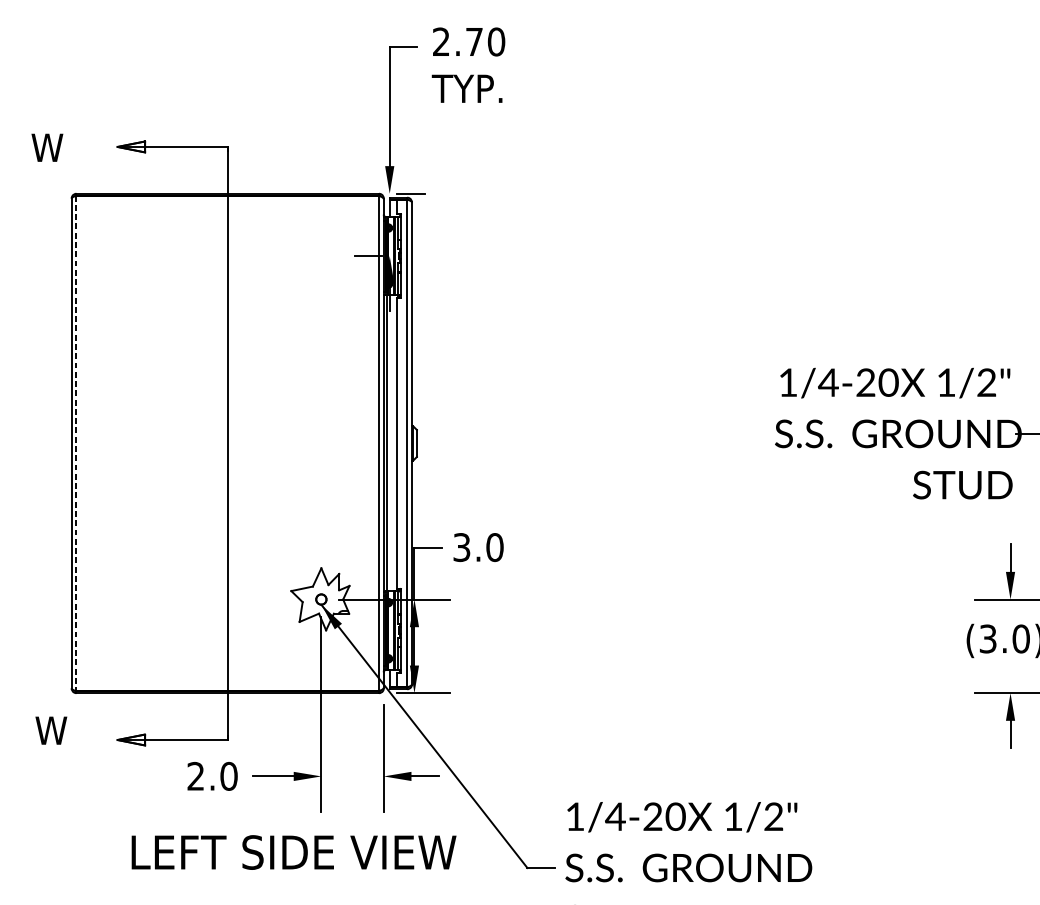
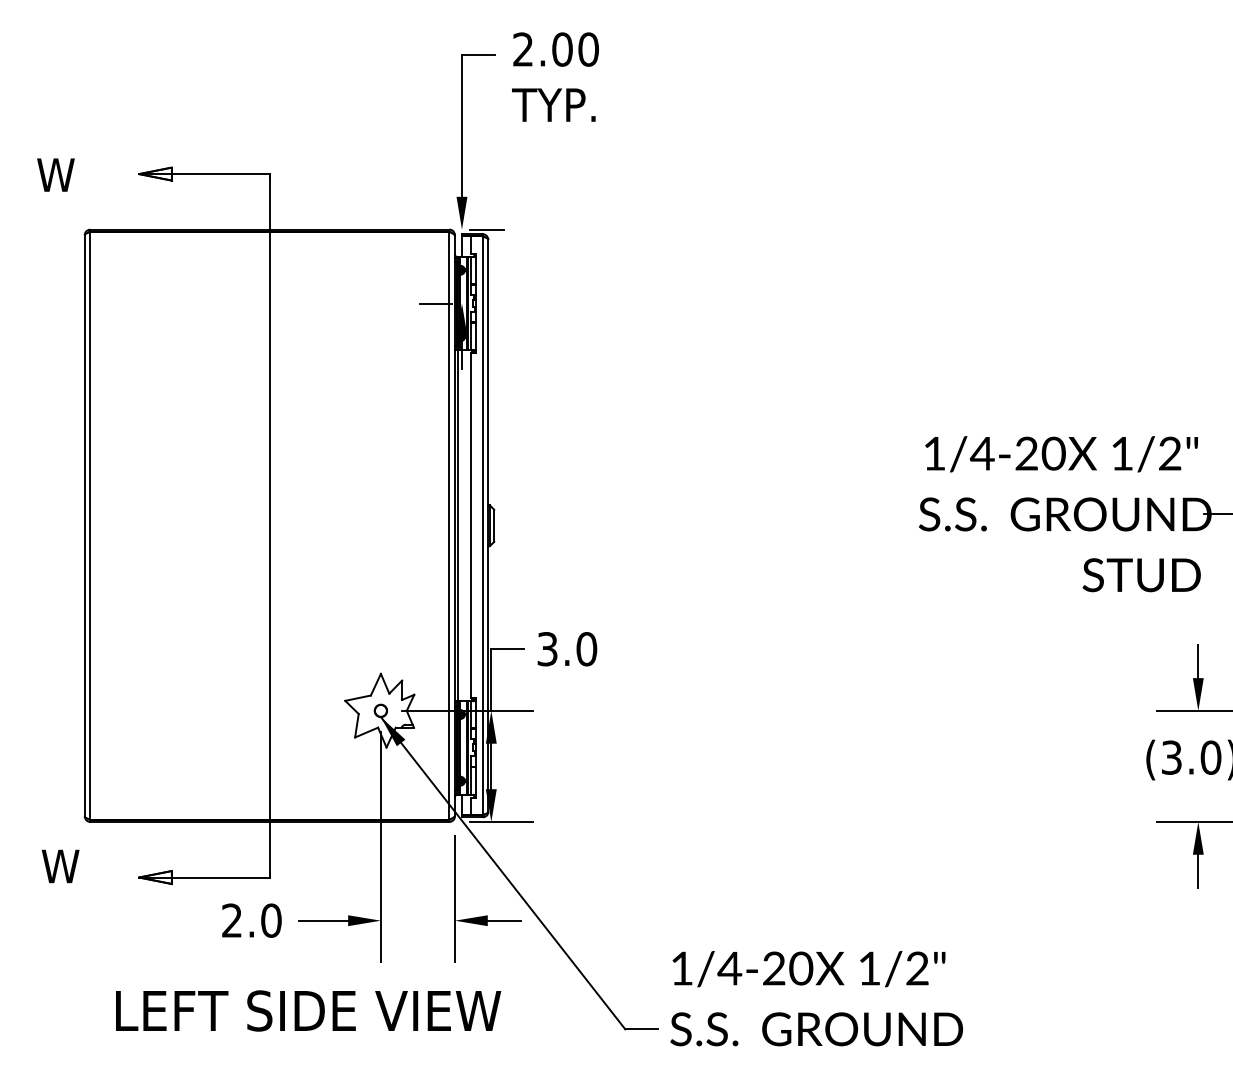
text: (474, 41) -> (562, 49), 2.70 -> 2.00
line: (76, 443) -> (90, 525), dashed -> solid
text: (294, 852) -> (308, 1010), moved

